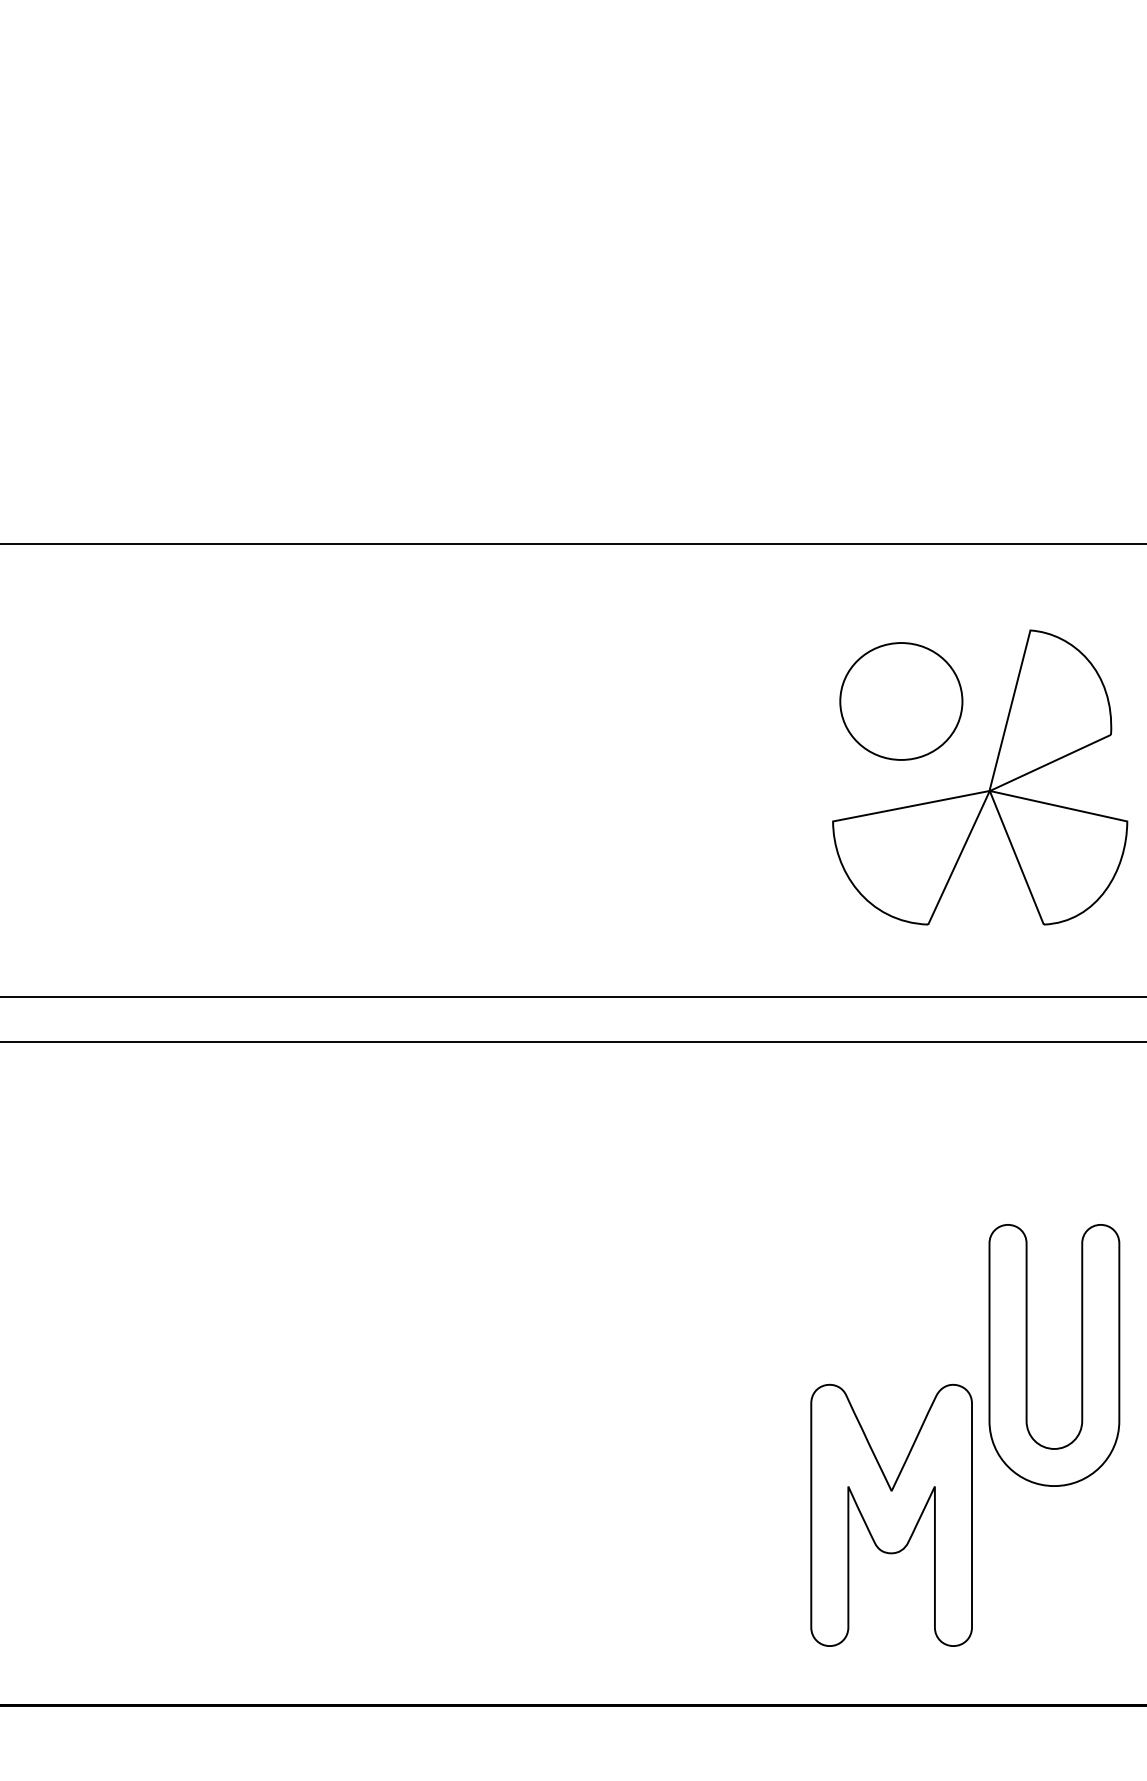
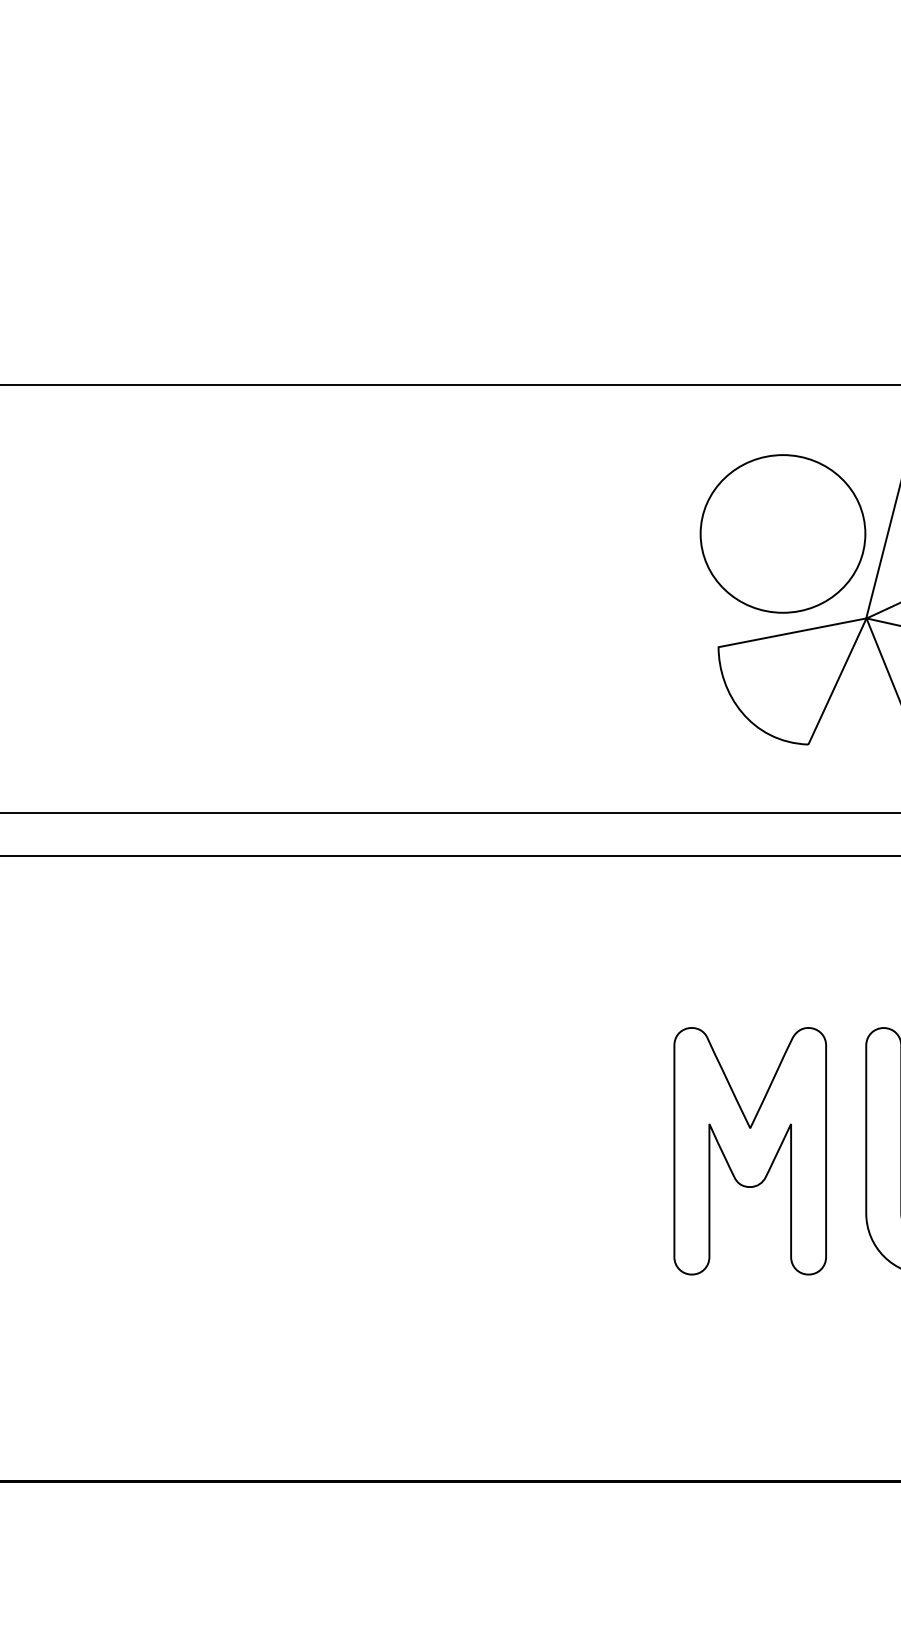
part: (901, 701) -> (783, 533), size x1.43
part: (891, 1514) -> (750, 1150), moved

